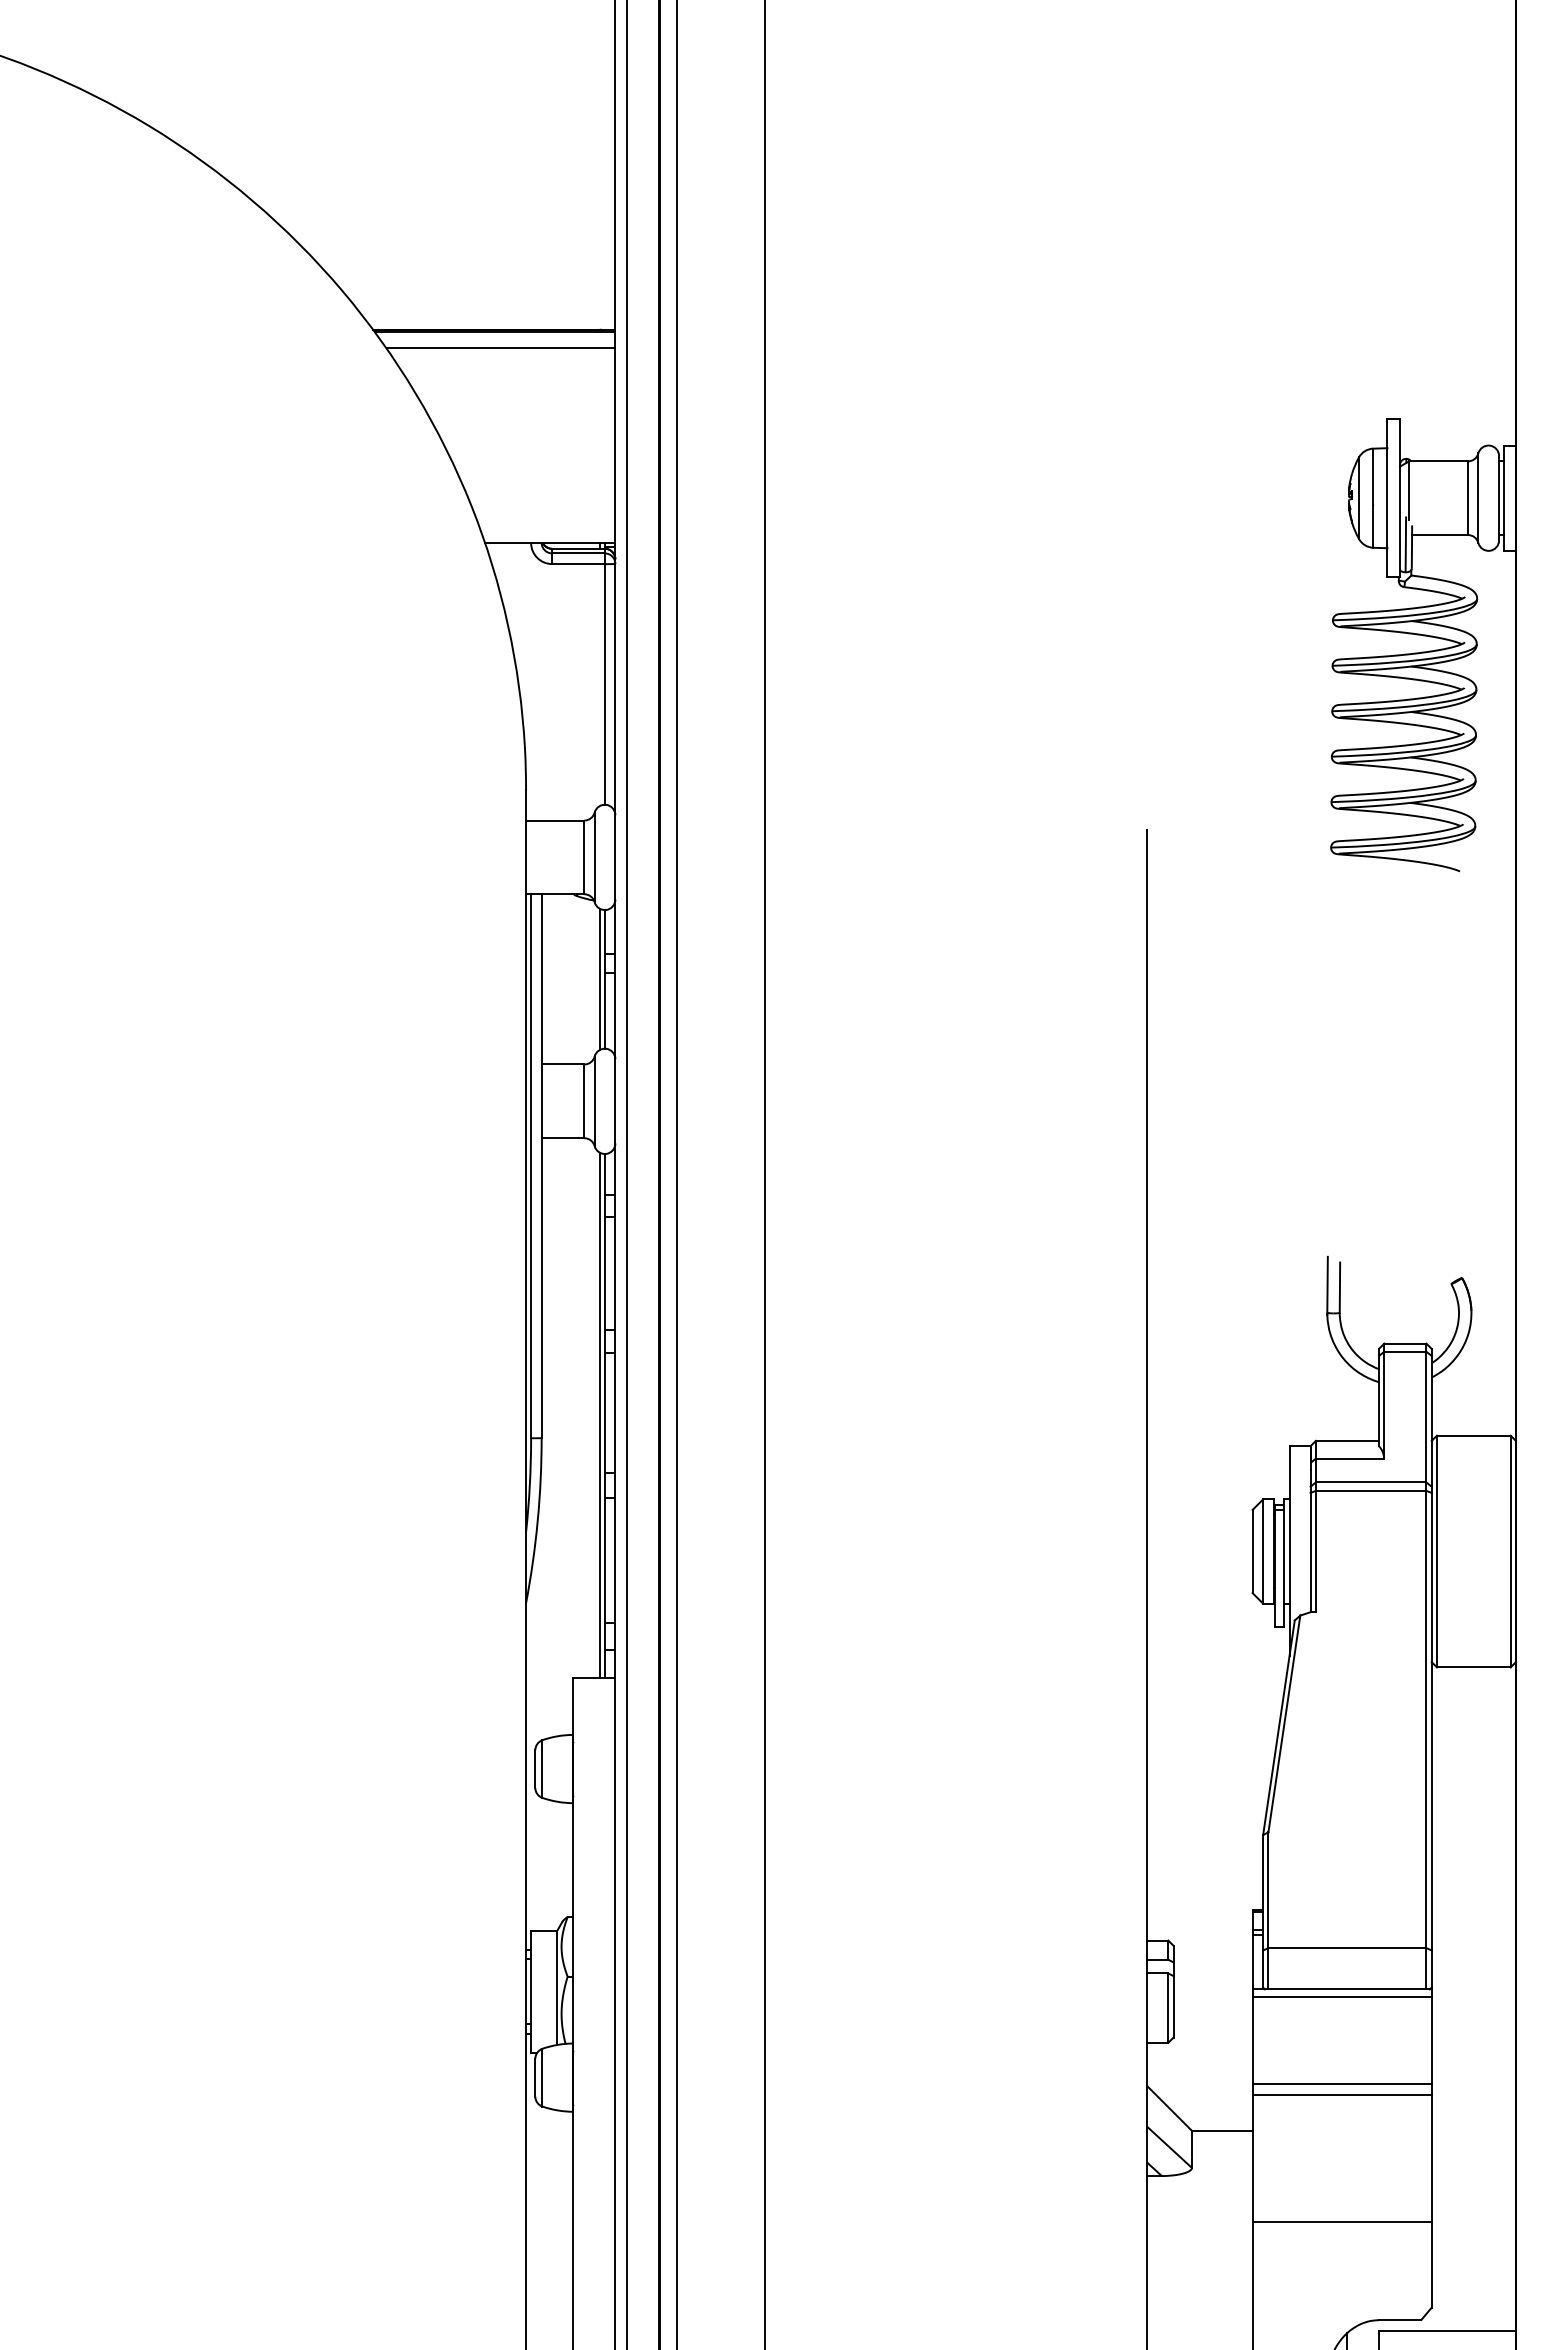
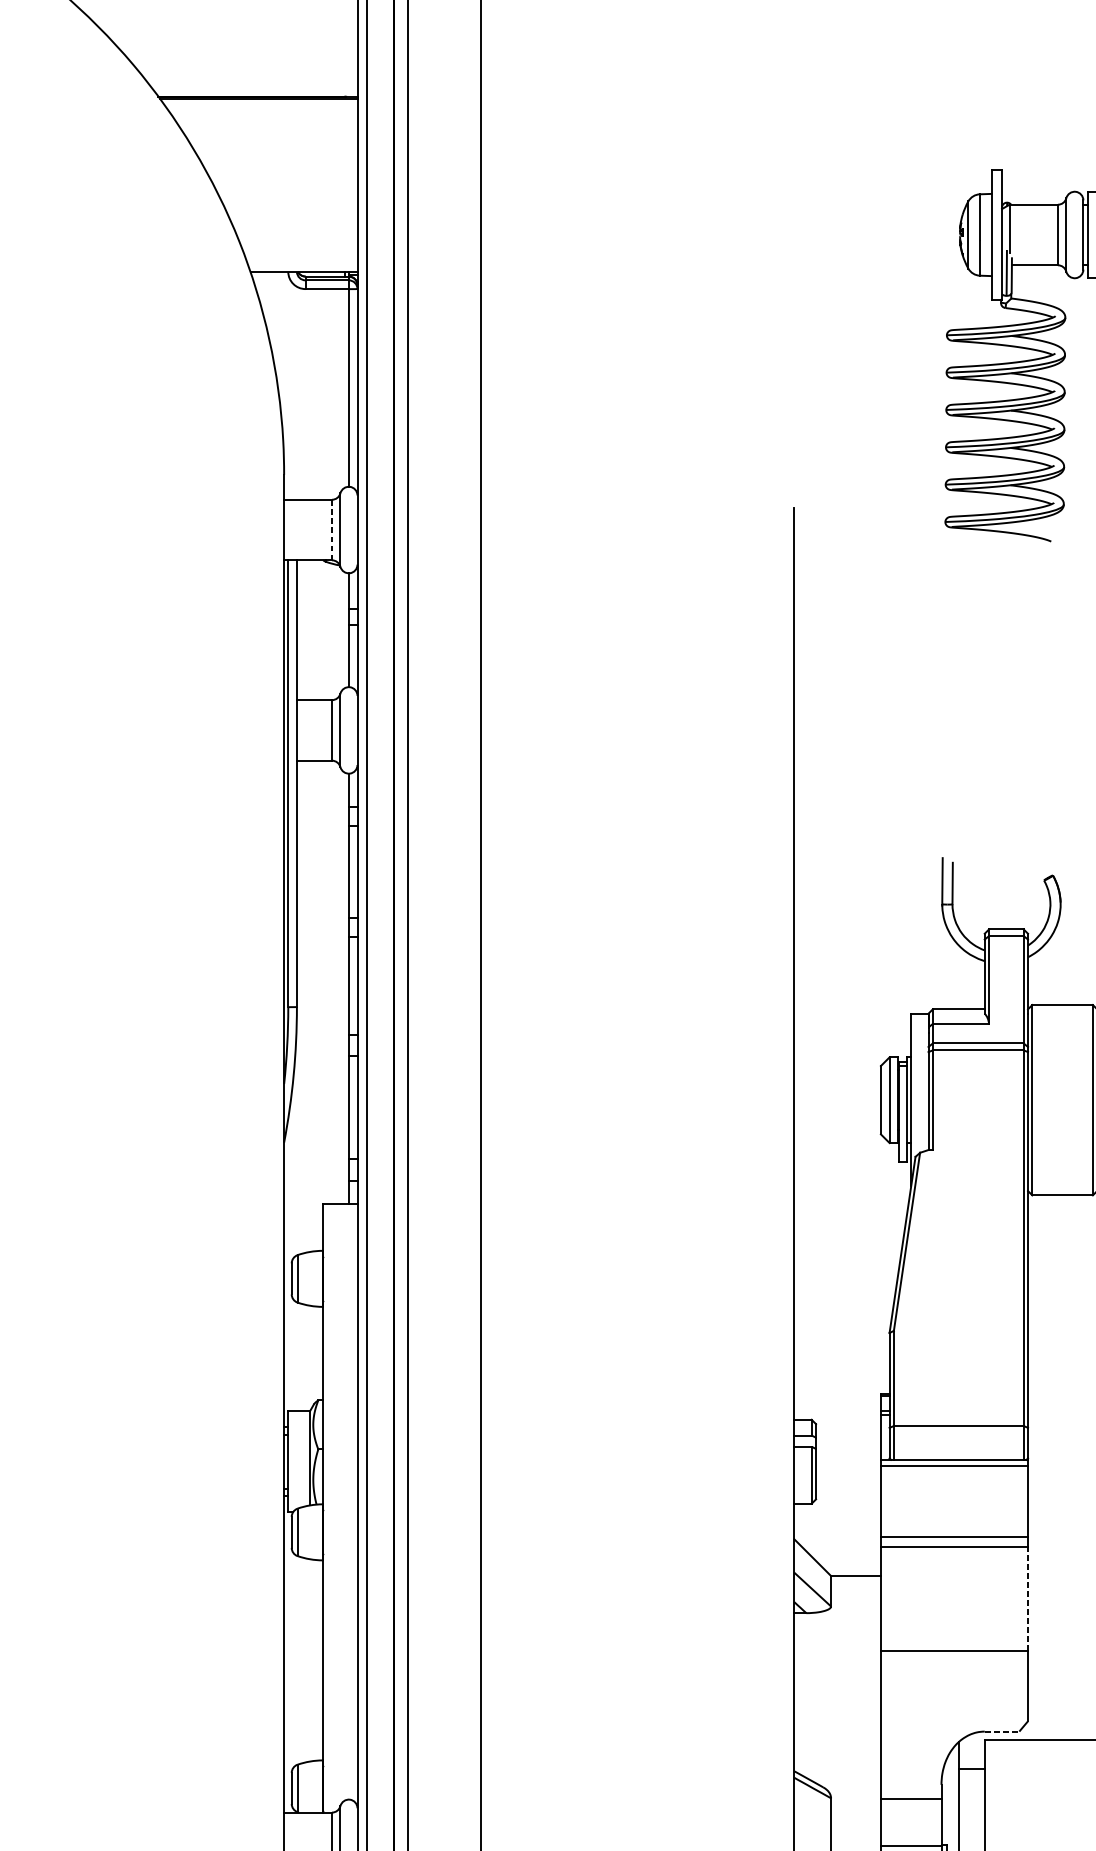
line: (500, 348) -> (263, 112), removed
line: (584, 857) -> (332, 530), solid -> dashed
line: (599, 979) -> (344, 630), removed
line: (599, 1414) -> (344, 987), removed
line: (1431, 2158) -> (1027, 1598), solid -> dashed
line: (1400, 2320) -> (1002, 1731), solid -> dashed

